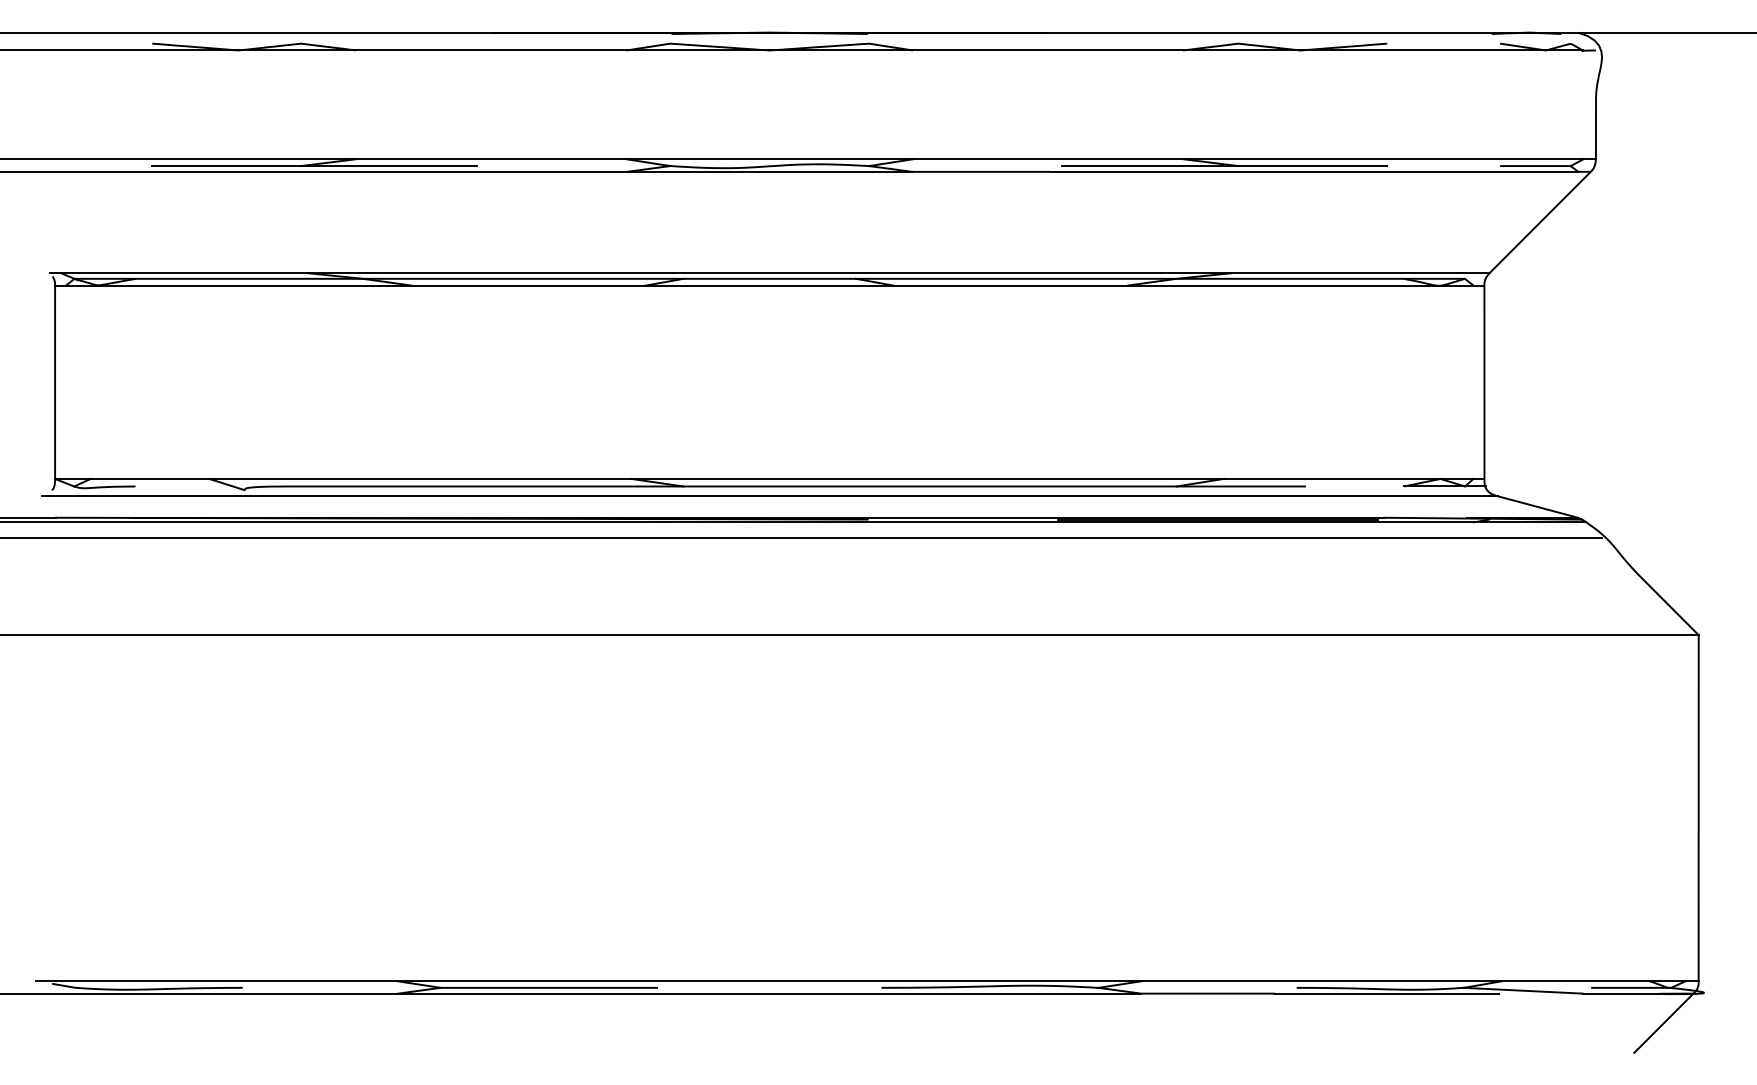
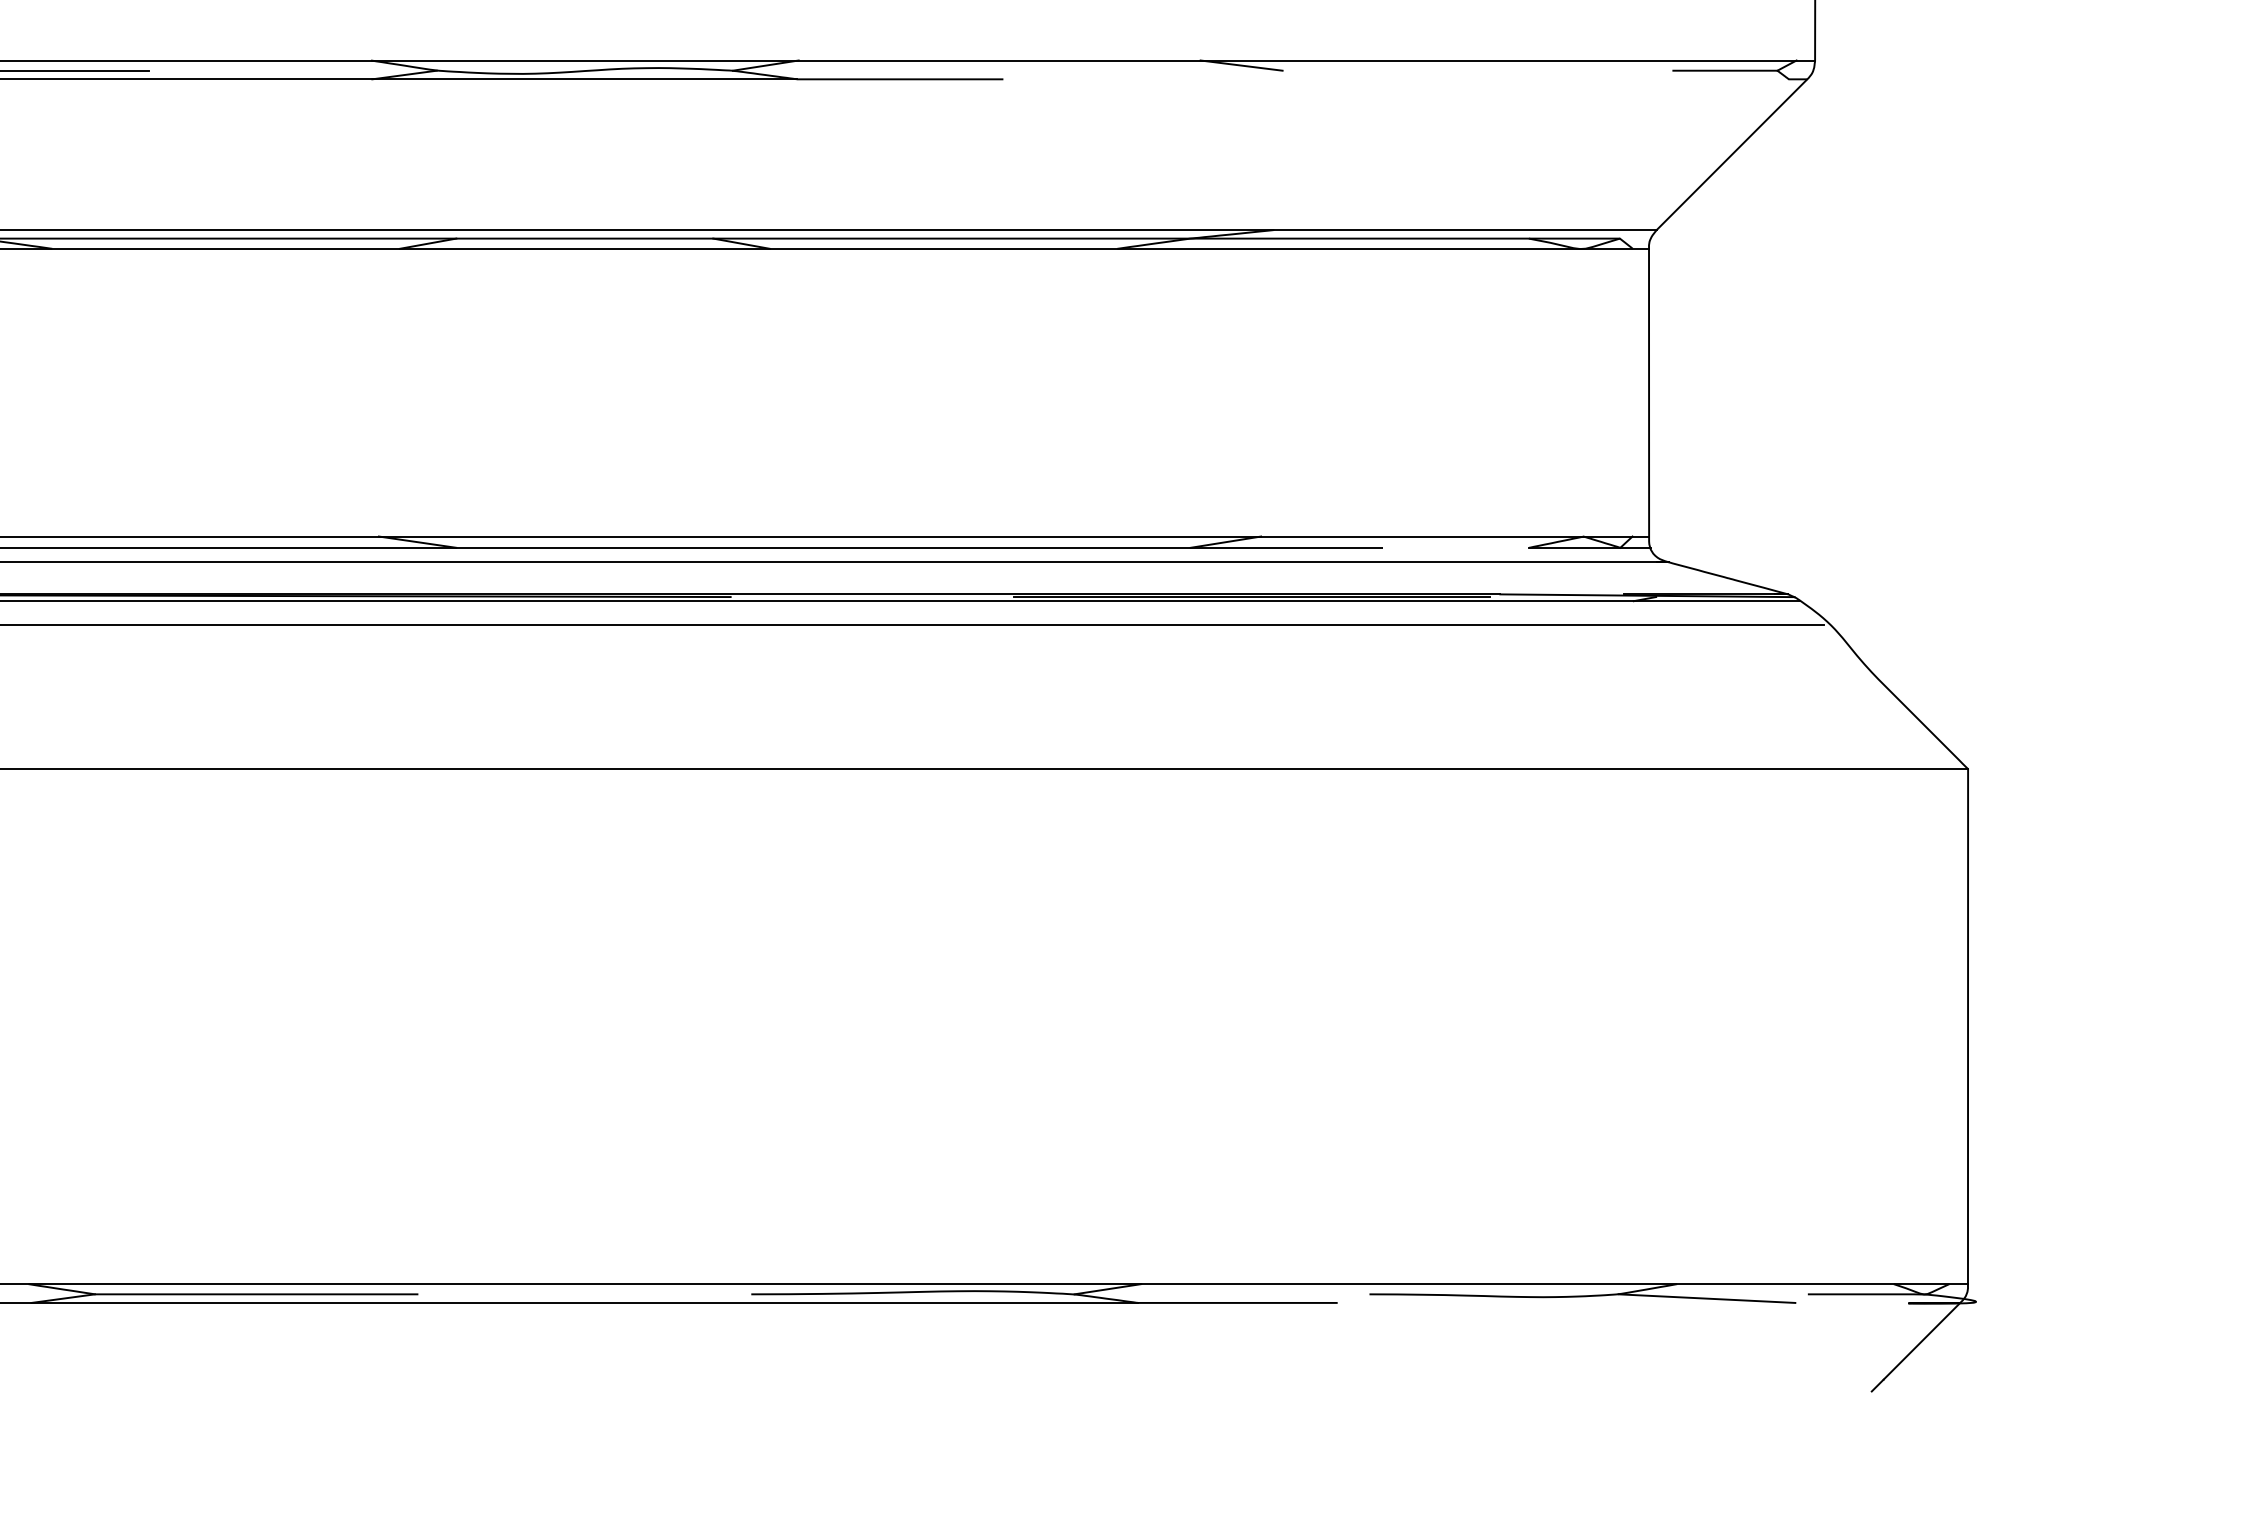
line: (1224, 166) -> (1261, 71), removed
line: (1314, 171) -> (1395, 78), removed
line: (1387, 993) -> (1504, 1302), removed
line: (1631, 993) -> (1868, 1302), removed

